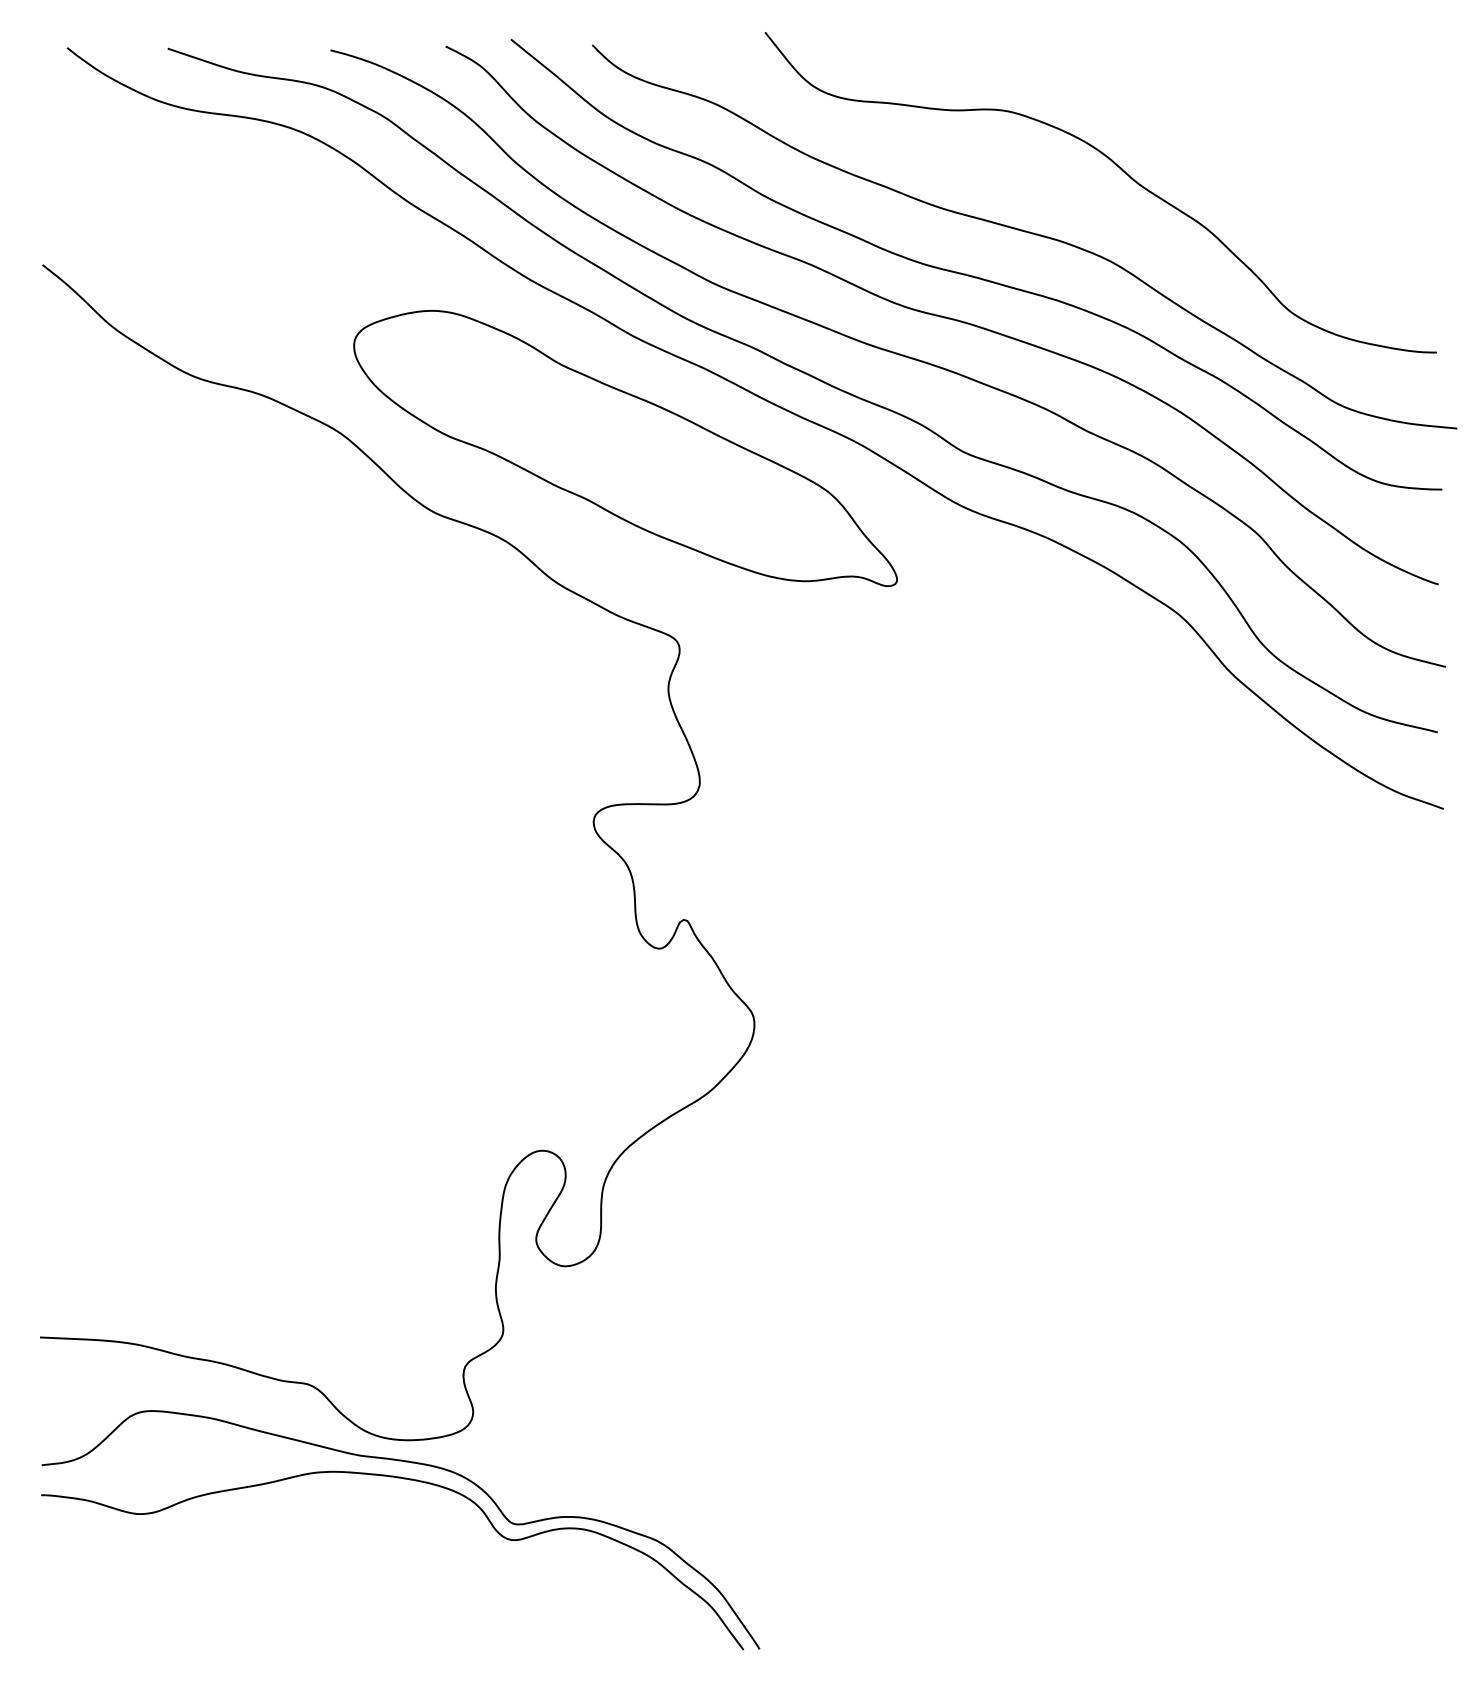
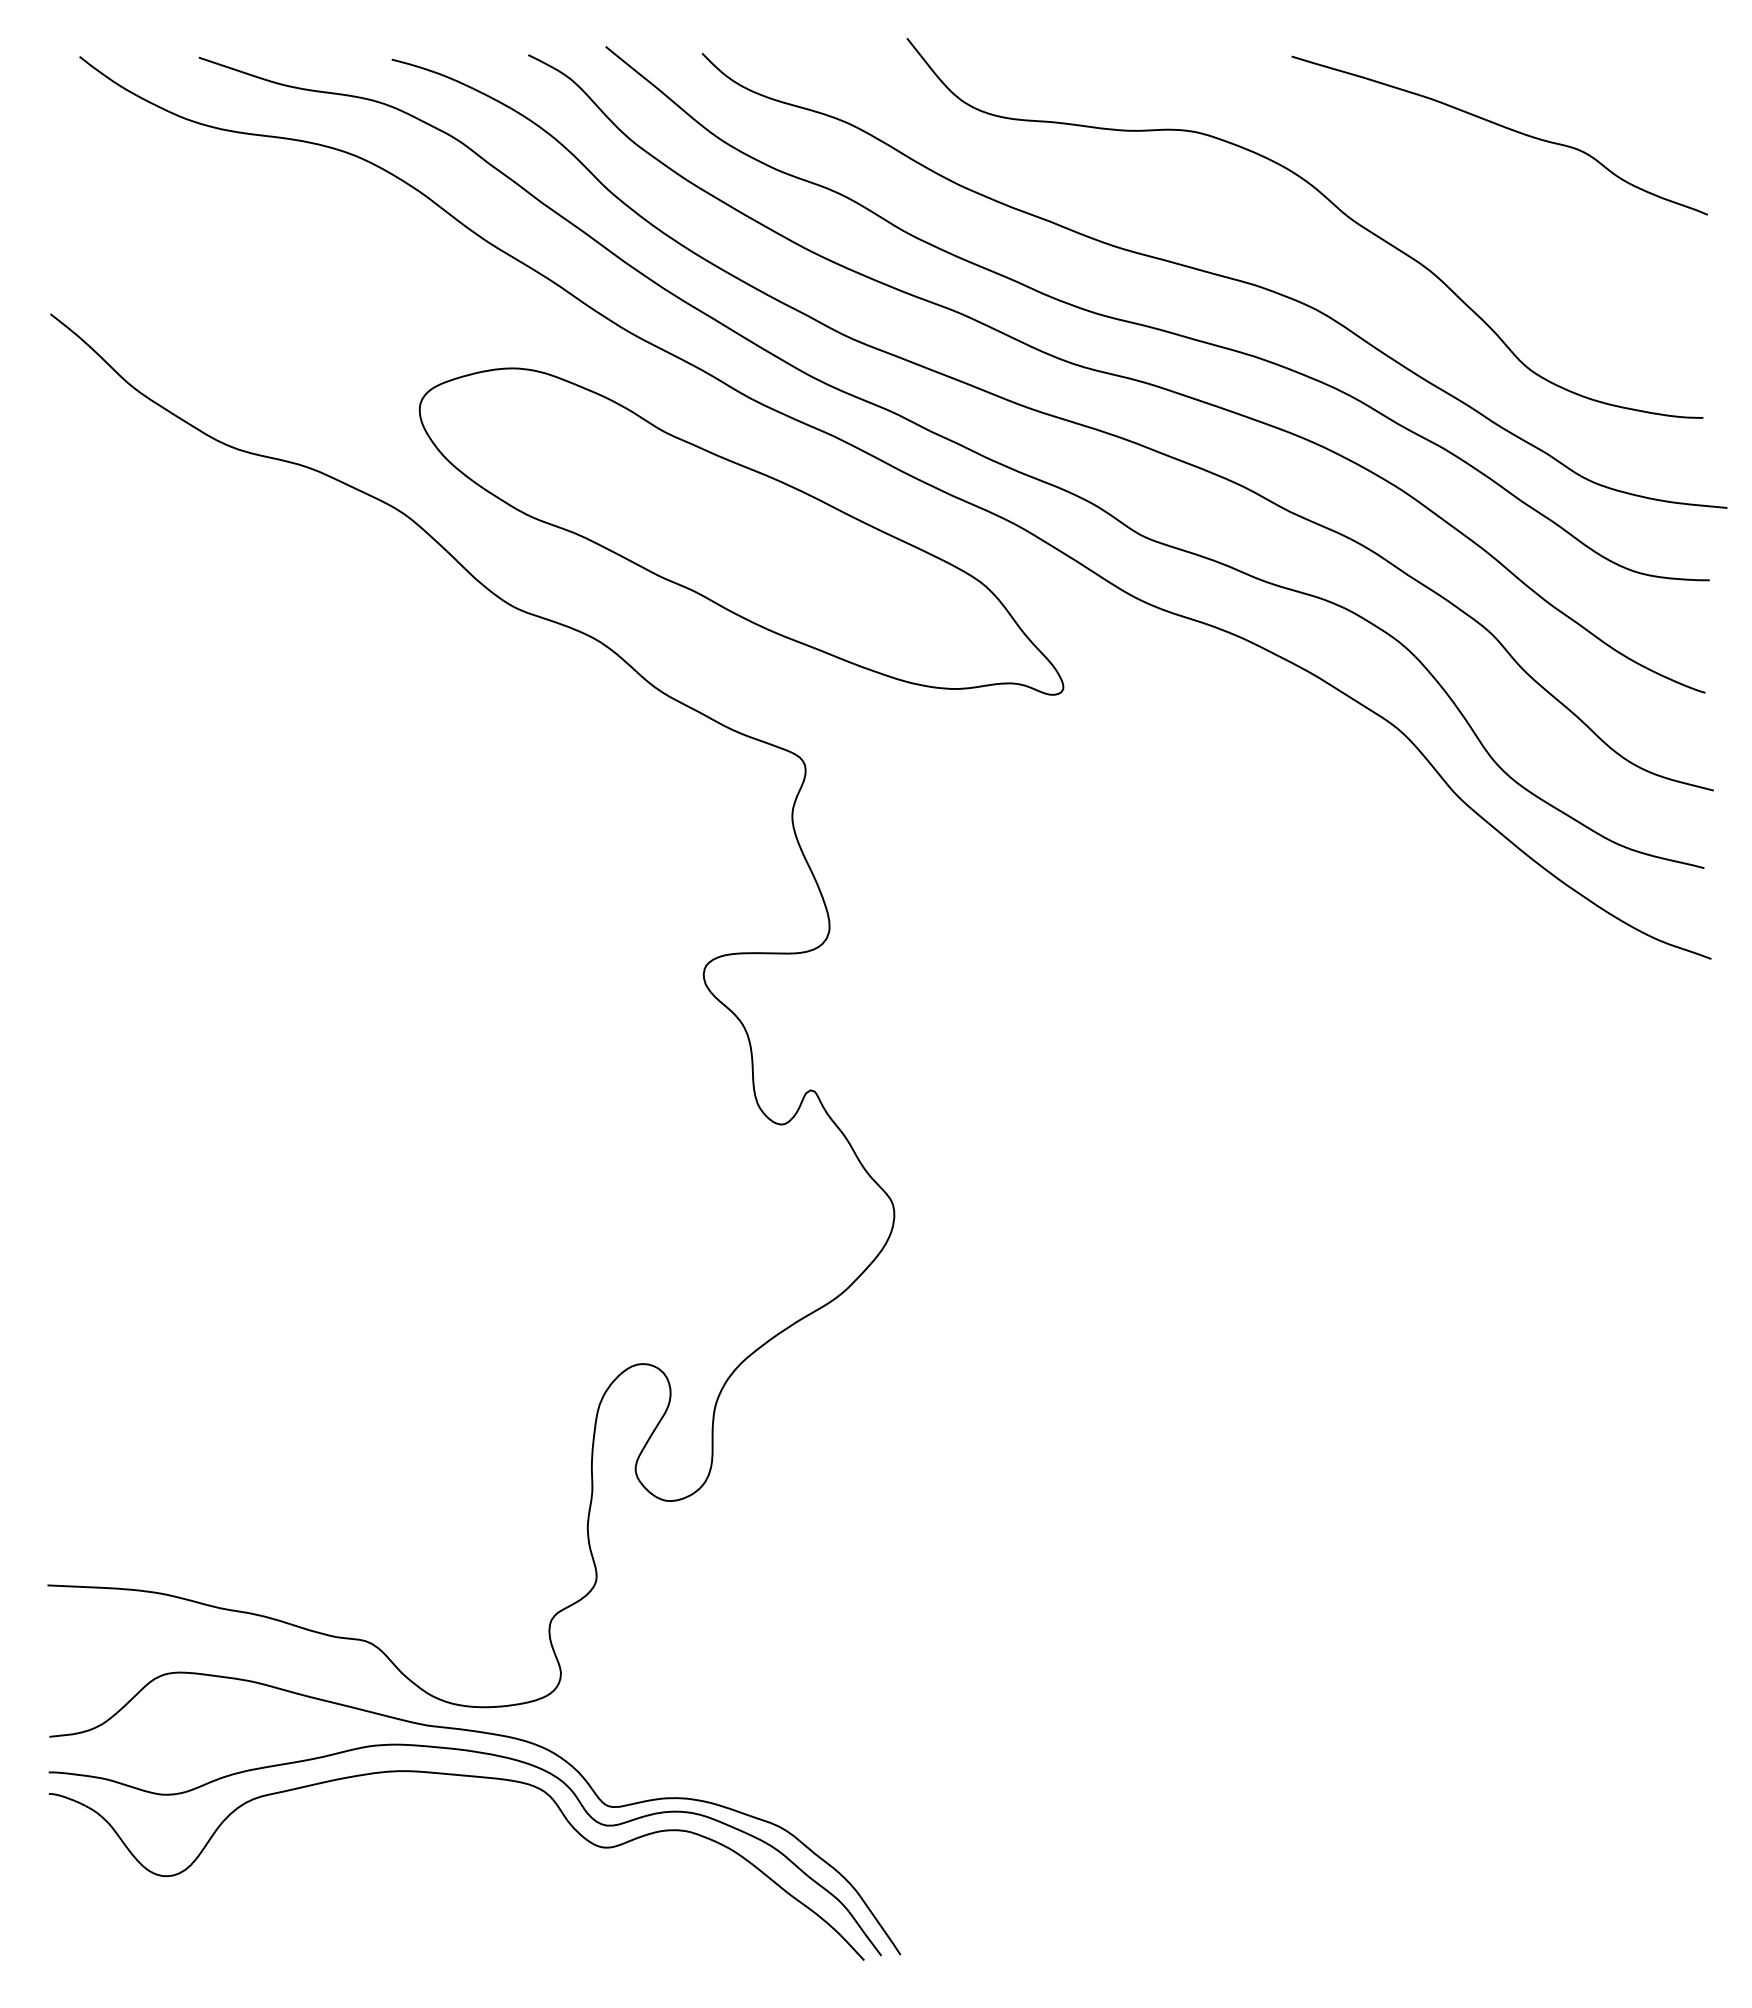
curve: (1267, 107) -> (1502, 127), added
part: (387, 1498) -> (459, 1776), added

